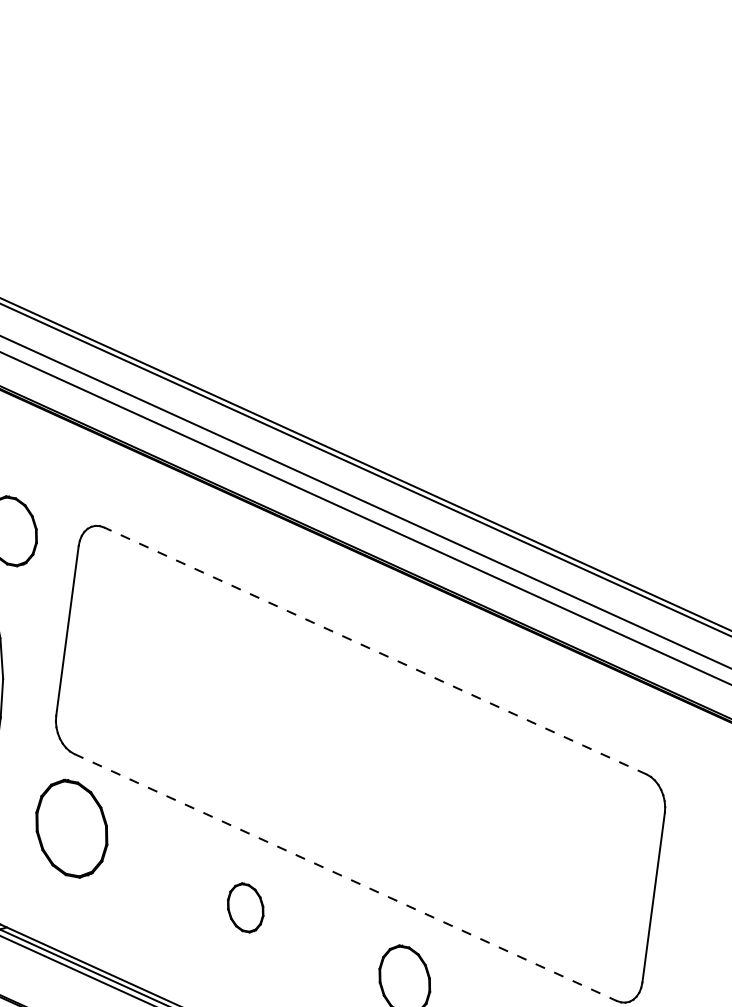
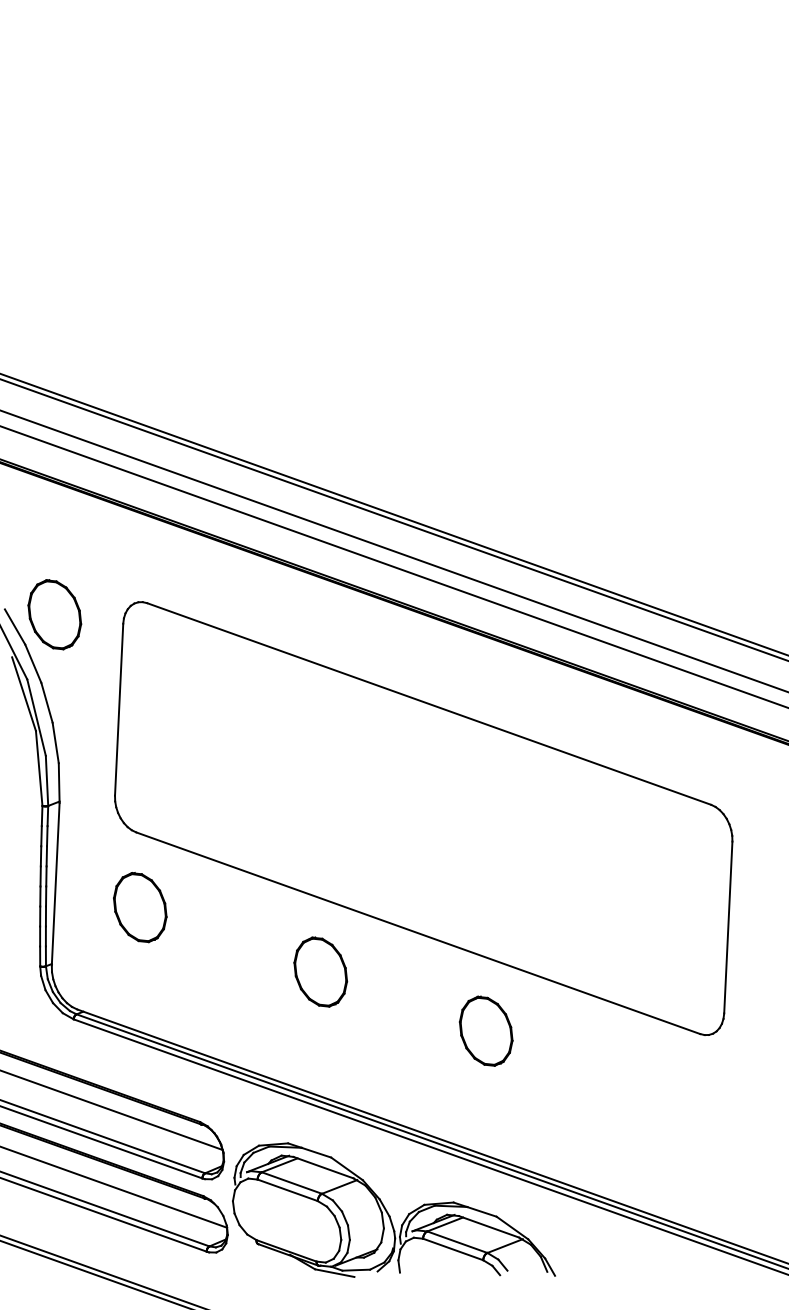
line: (375, 651) -> (429, 704), dashed -> solid
part: (72, 828) -> (140, 907), size x0.71
line: (345, 877) -> (418, 933), dashed -> solid
part: (245, 907) -> (320, 971), size x1.43

